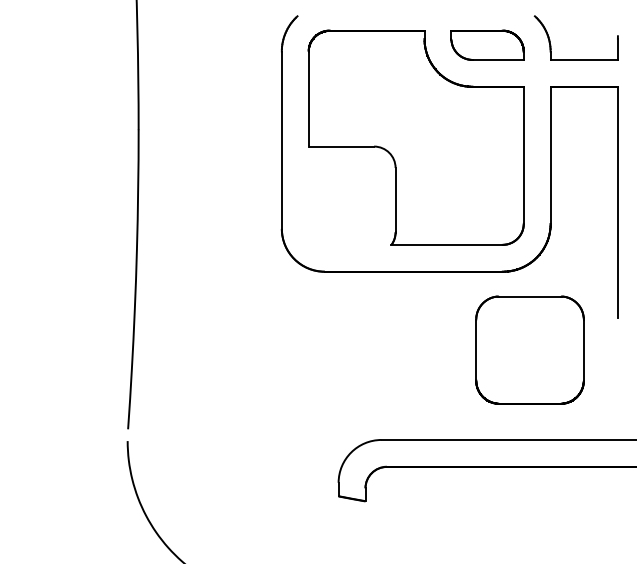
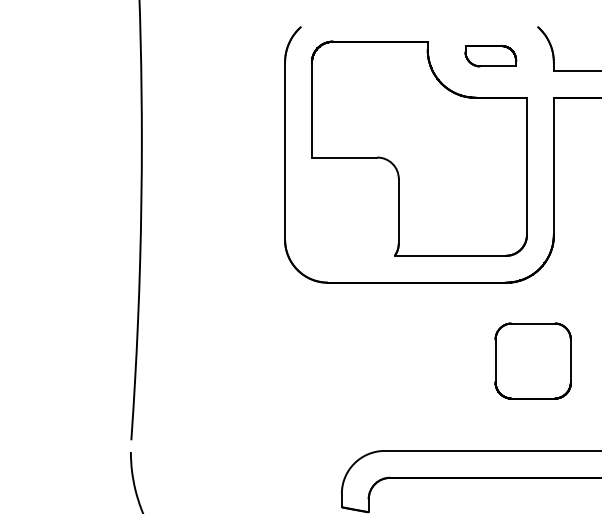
part: (487, 44) -> (490, 55), size x0.7
part: (529, 349) -> (532, 360), size x0.7

